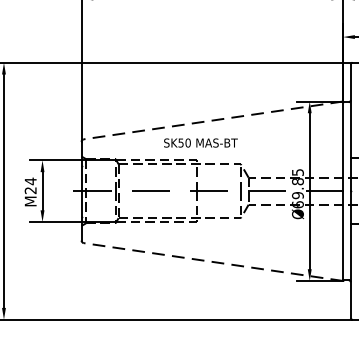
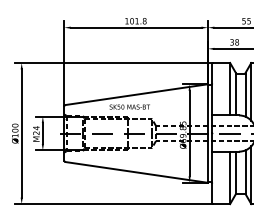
line: (212, 120) -> (136, 94), dashed -> solid
line: (212, 262) -> (136, 172), dashed -> solid

